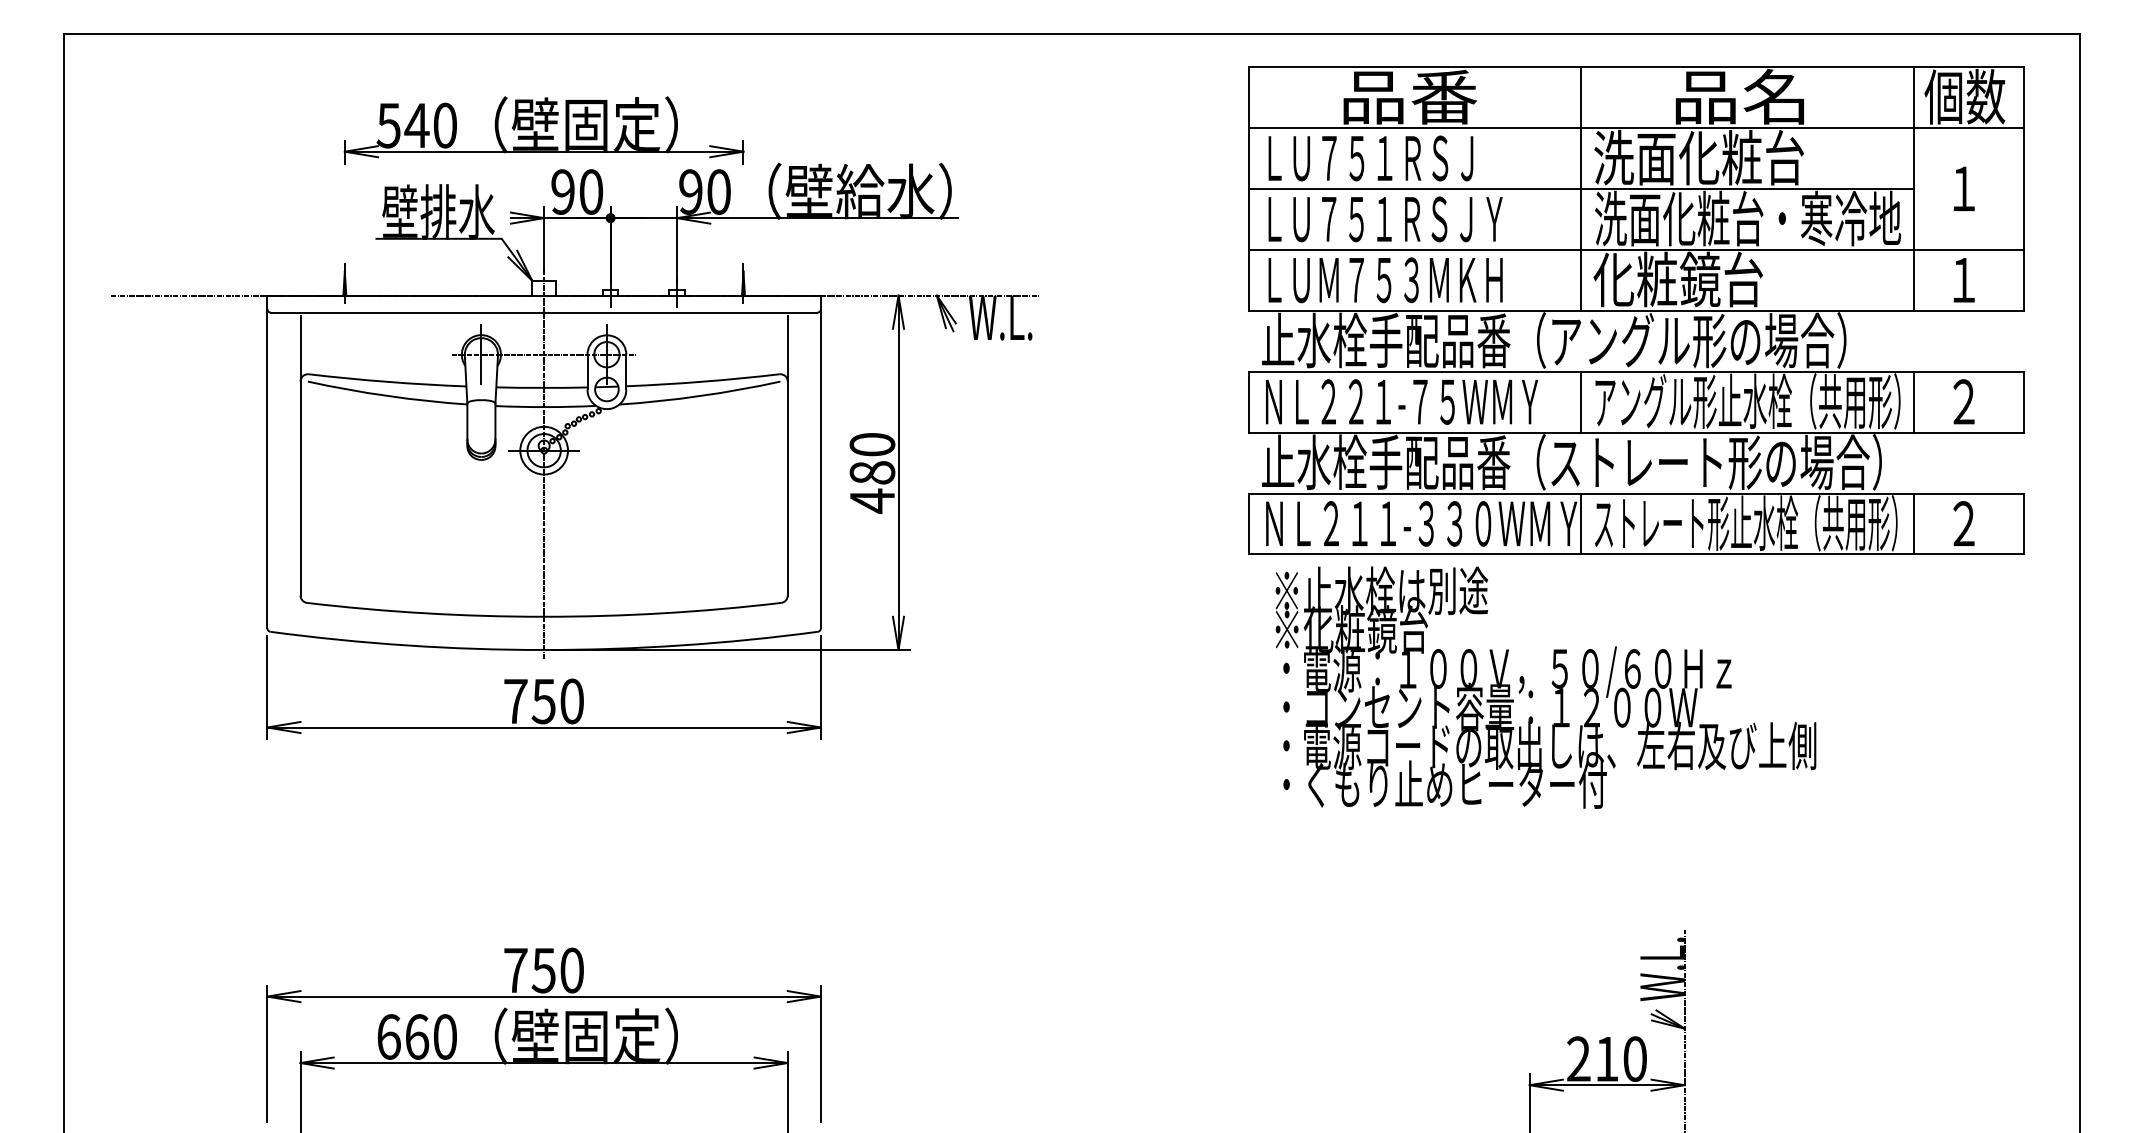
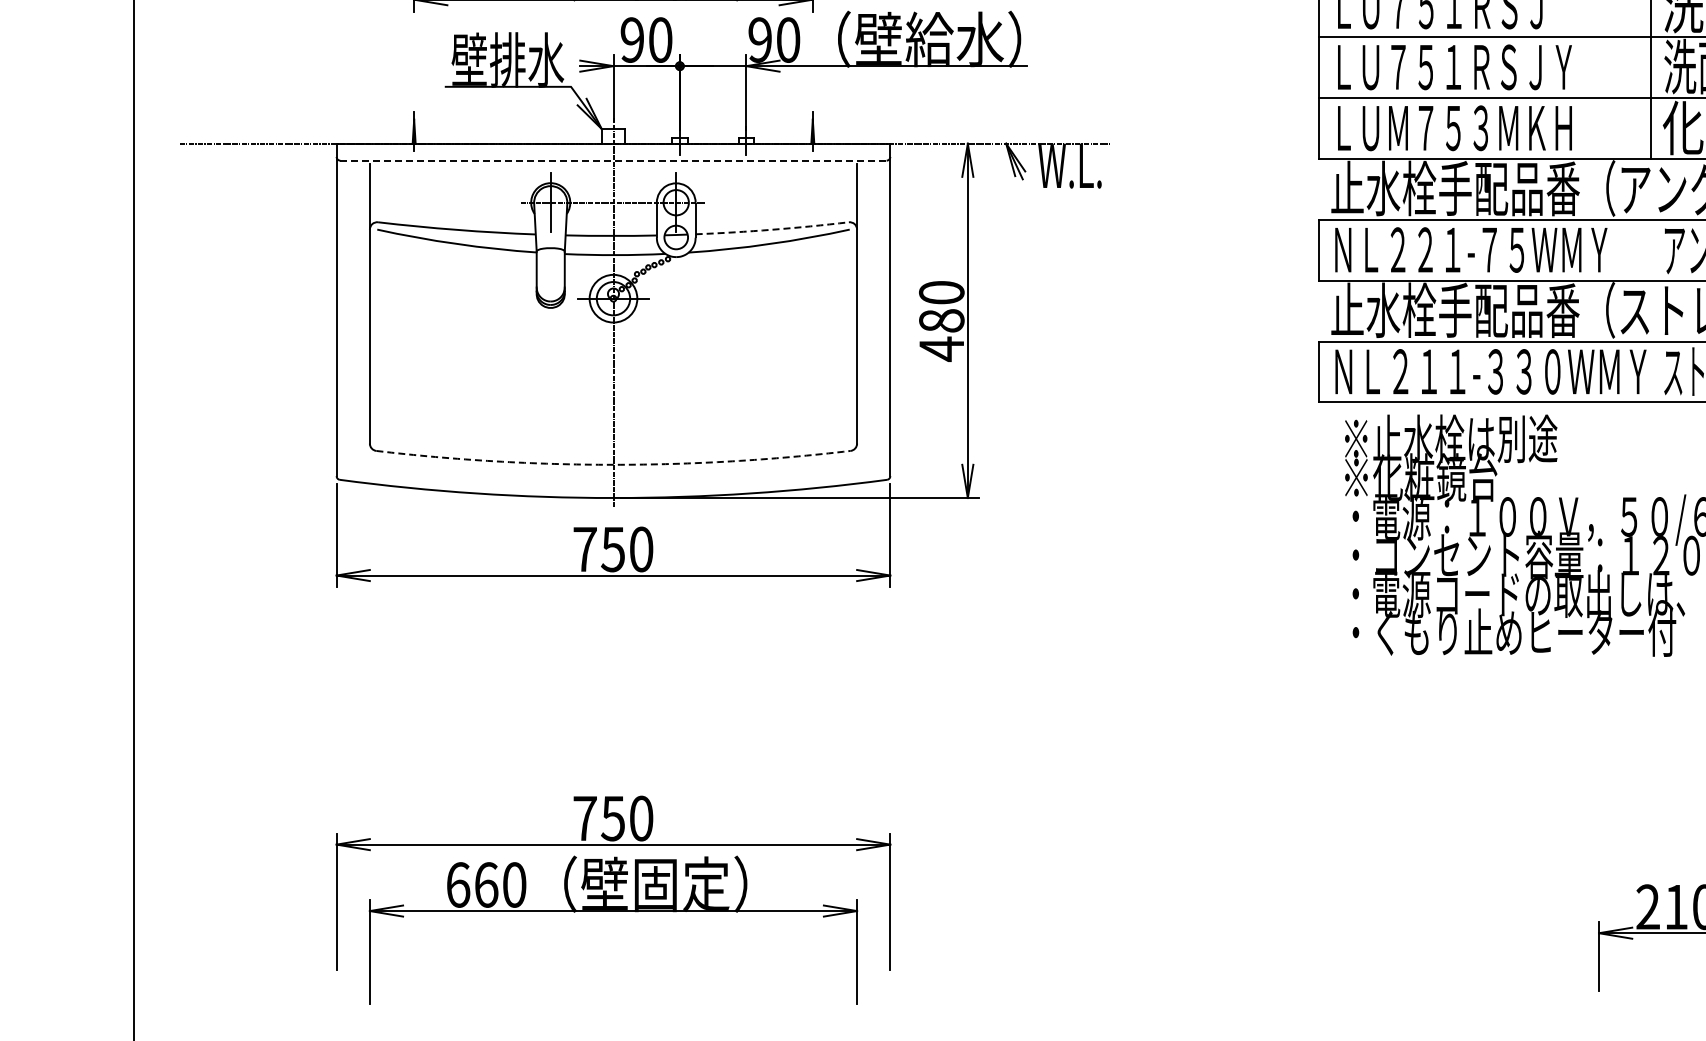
line: (544, 312) -> (613, 160), solid -> dashed
arc: (703, 381) -> (772, 229), solid -> dashed
line: (1581, 401) -> (1650, 249), removed
line: (1581, 523) -> (1650, 371), removed
arc: (544, 616) -> (613, 464), solid -> dashed

